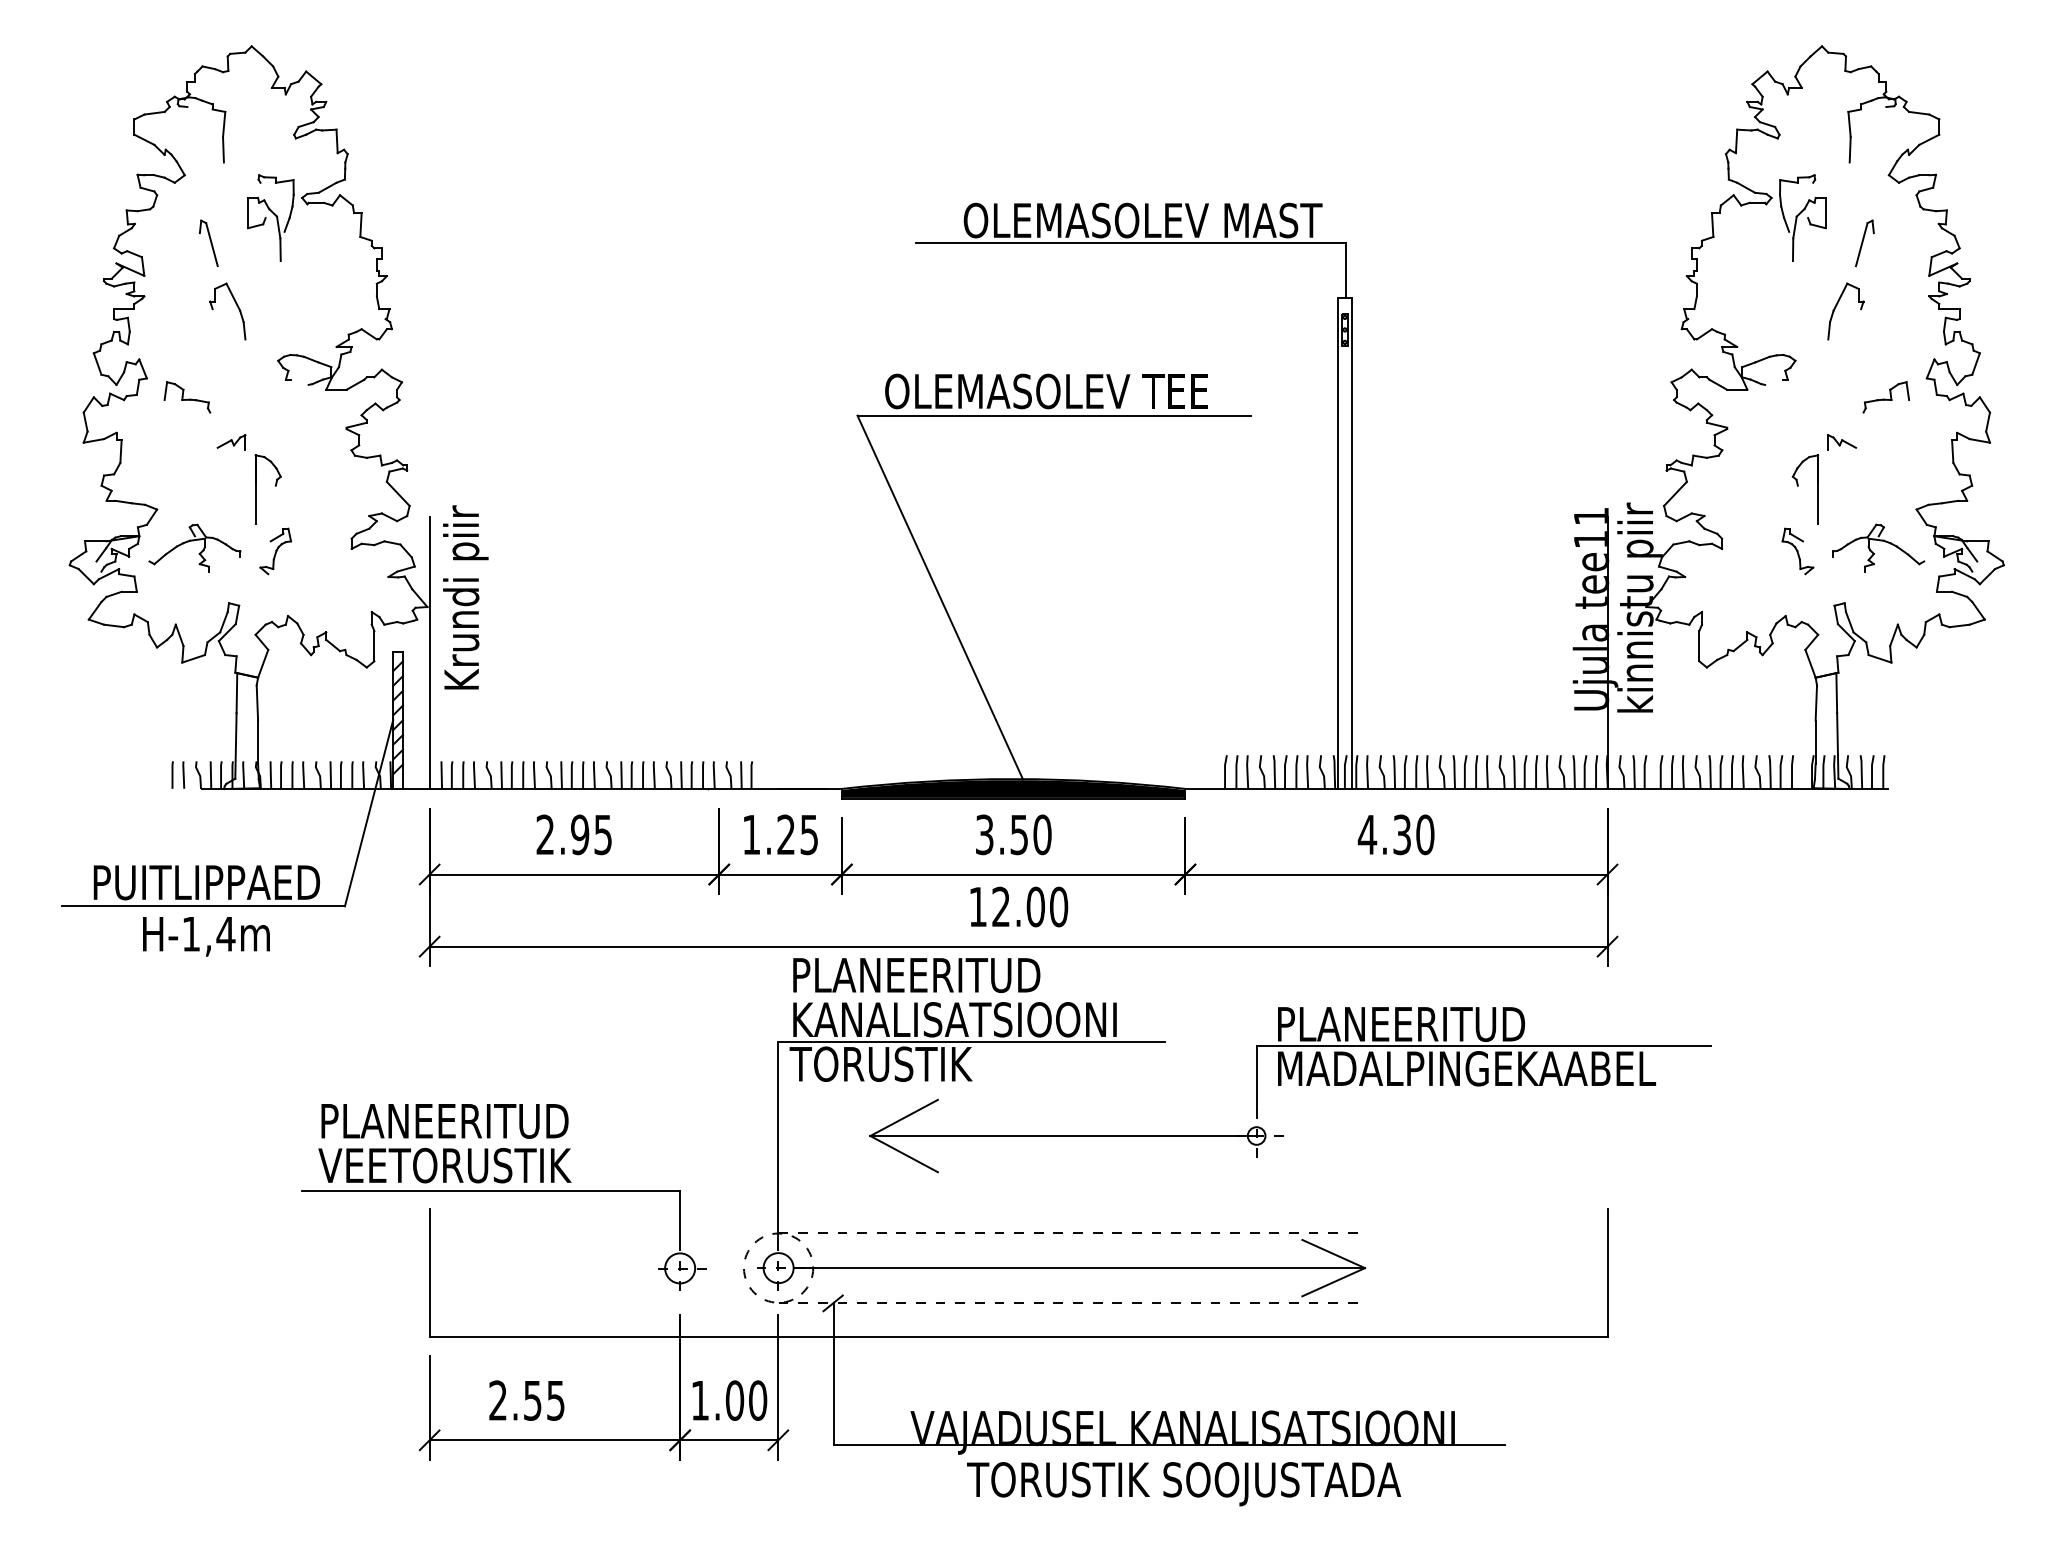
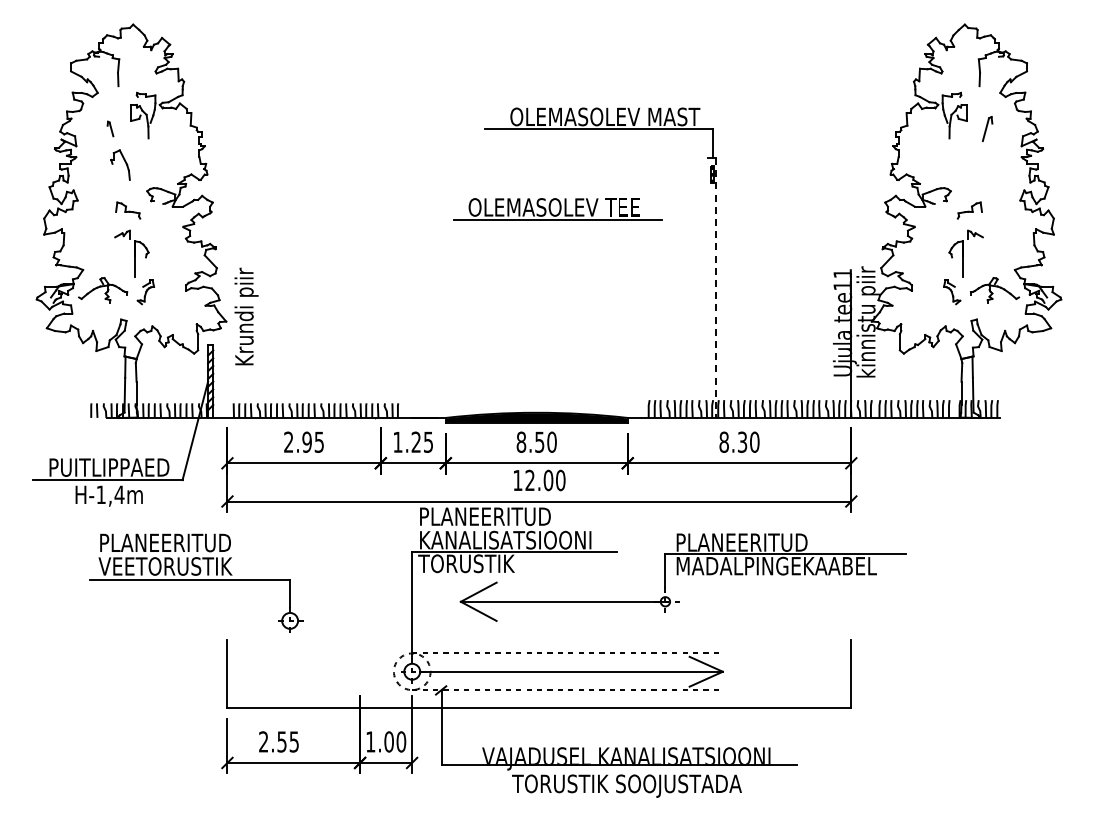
part: (208, 242) -> (110, 128), size x0.6
part: (1845, 310) -> (977, 164), removed
part: (188, 397) -> (128, 210), moved
part: (1885, 397) -> (969, 210), moved
line: (1337, 544) -> (708, 288), removed
line: (1353, 544) -> (716, 288), solid -> dashed
line: (939, 597) -> (497, 316), removed
line: (429, 653) -> (227, 346), removed
text: (984, 833) -> (521, 441), 3.50 -> 8.50
text: (1368, 833) -> (724, 441), 4.30 -> 8.30
part: (503, 1195) -> (196, 582), moved

